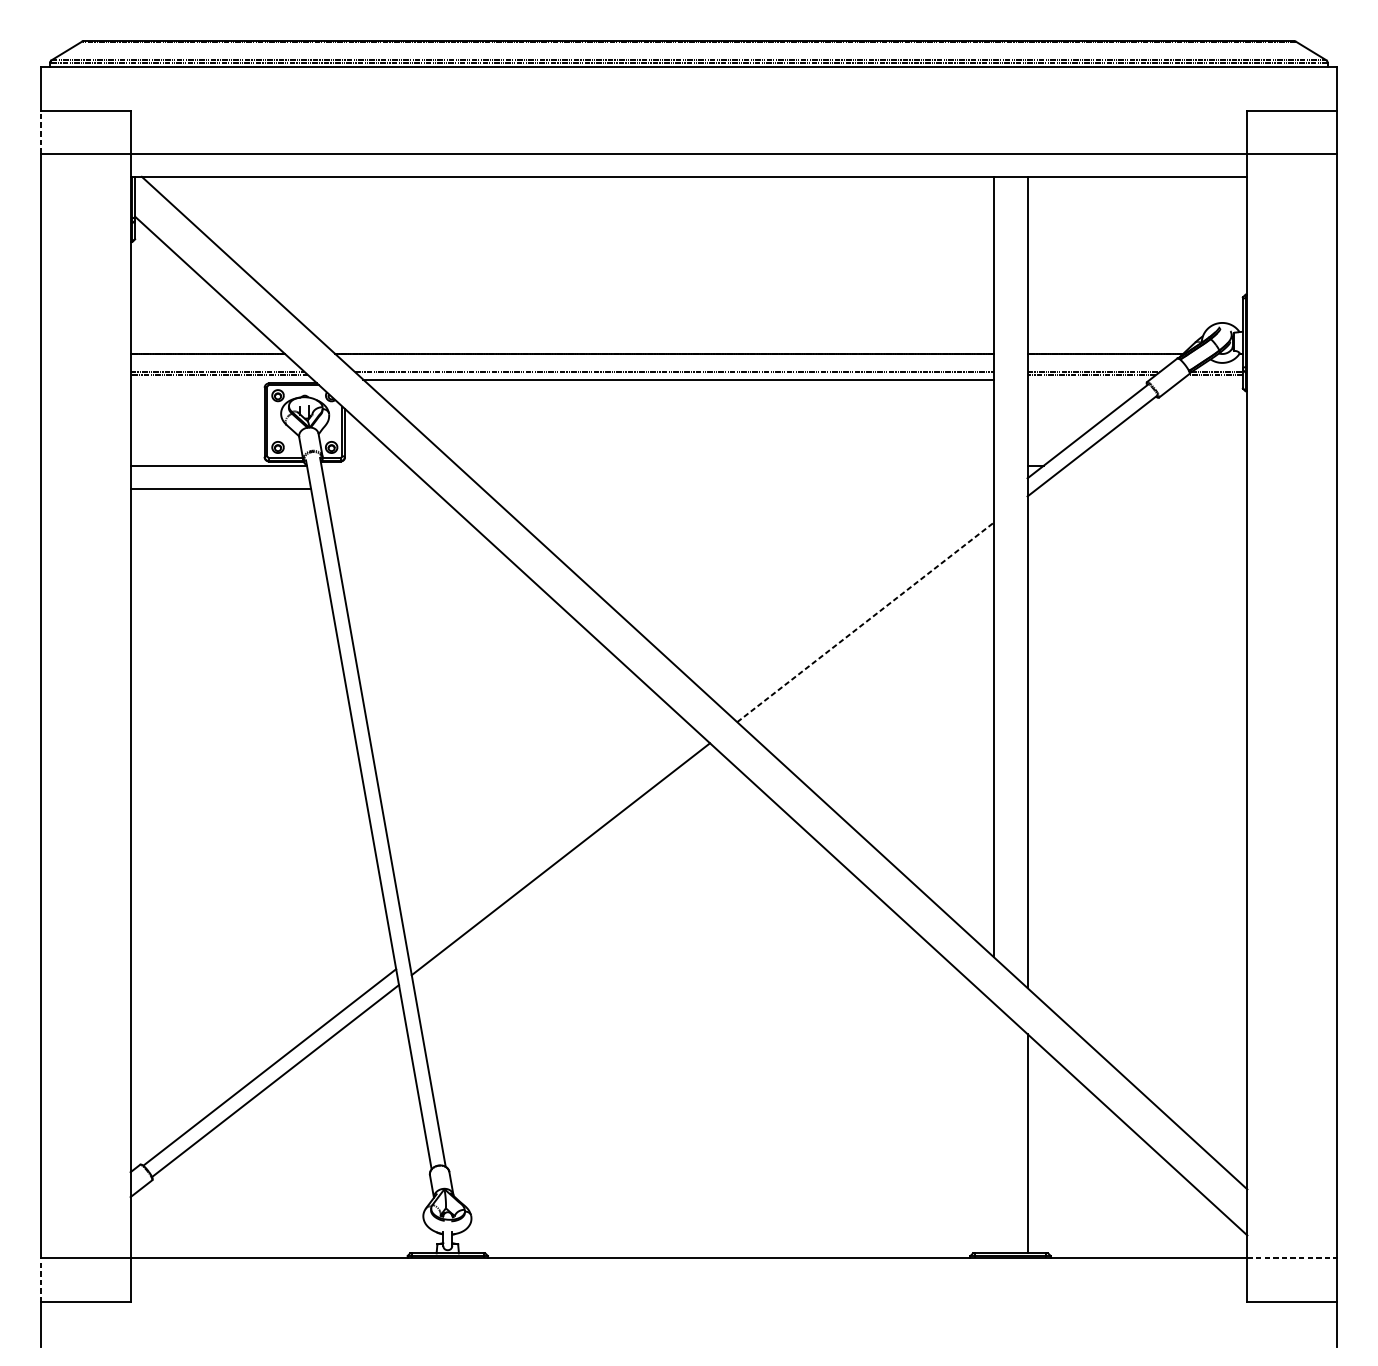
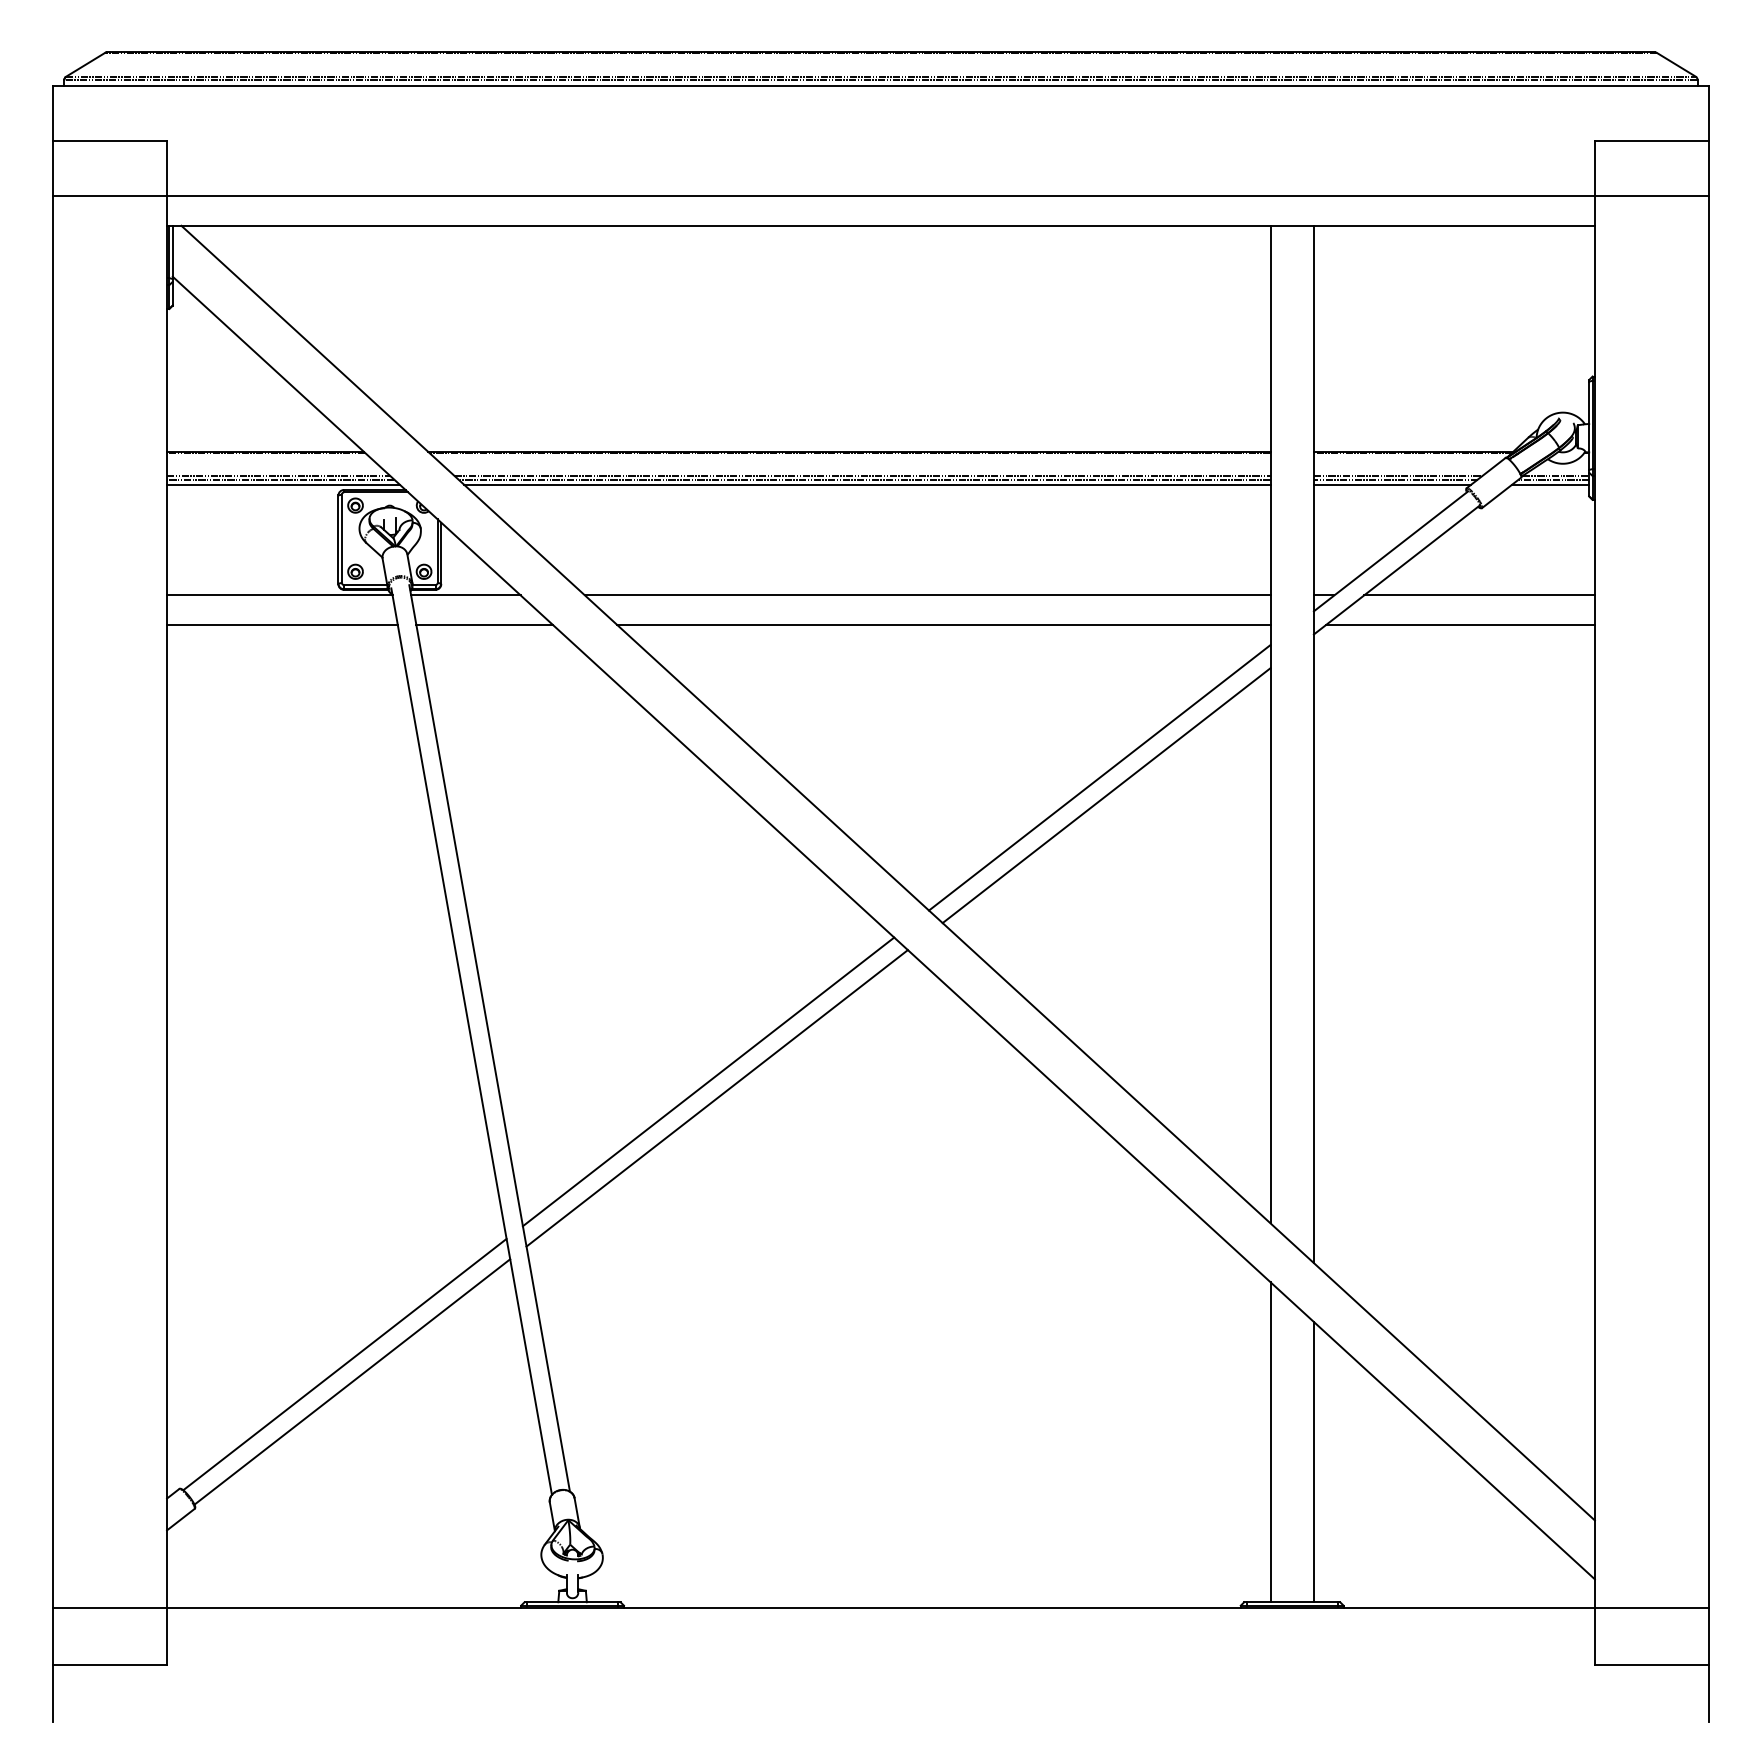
line: (41, 132) -> (52, 168), dashed -> solid
line: (676, 375) -> (864, 479), added
line: (221, 379) -> (283, 485), added
line: (1088, 379) -> (1391, 485), added
line: (1212, 379) -> (1550, 485), added
line: (364, 465) -> (465, 595), added
line: (725, 465) -> (927, 595), added
line: (1157, 465) -> (1479, 595), added
line: (378, 488) -> (484, 624), added
line: (737, 488) -> (943, 624), added
line: (1142, 488) -> (1460, 624), added
line: (859, 608) -> (1099, 777), added
line: (865, 622) -> (1106, 795), dashed -> solid
line: (554, 846) -> (708, 1081), added
line: (993, 1128) -> (1270, 1442), added
line: (1292, 1257) -> (1652, 1607), dashed -> solid
line: (41, 1280) -> (52, 1636), dashed -> solid

